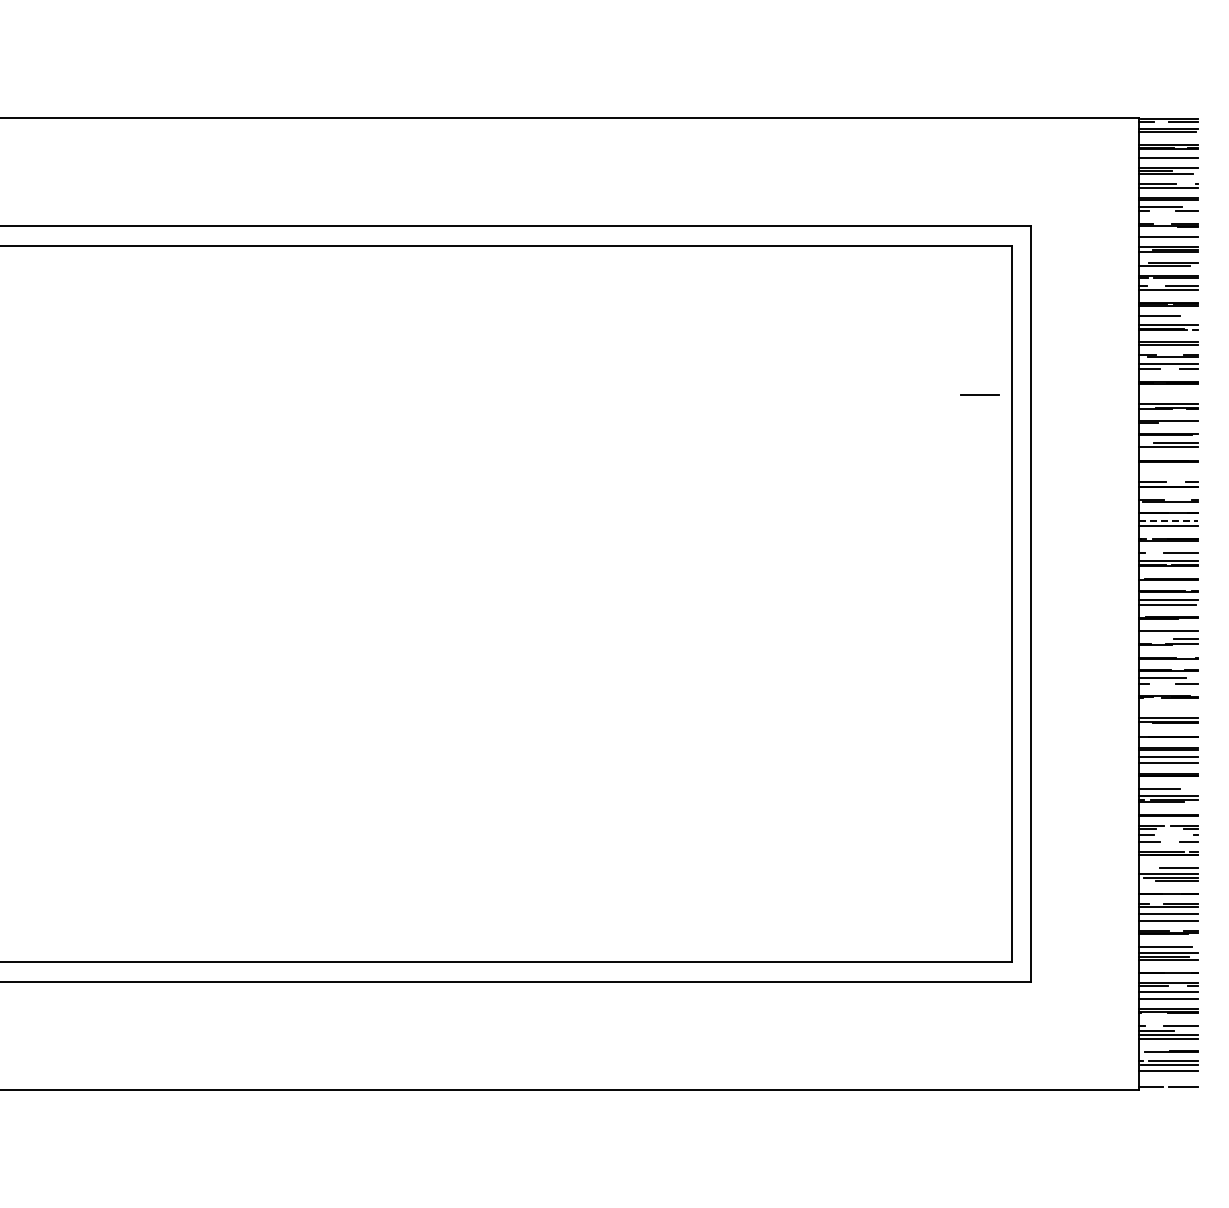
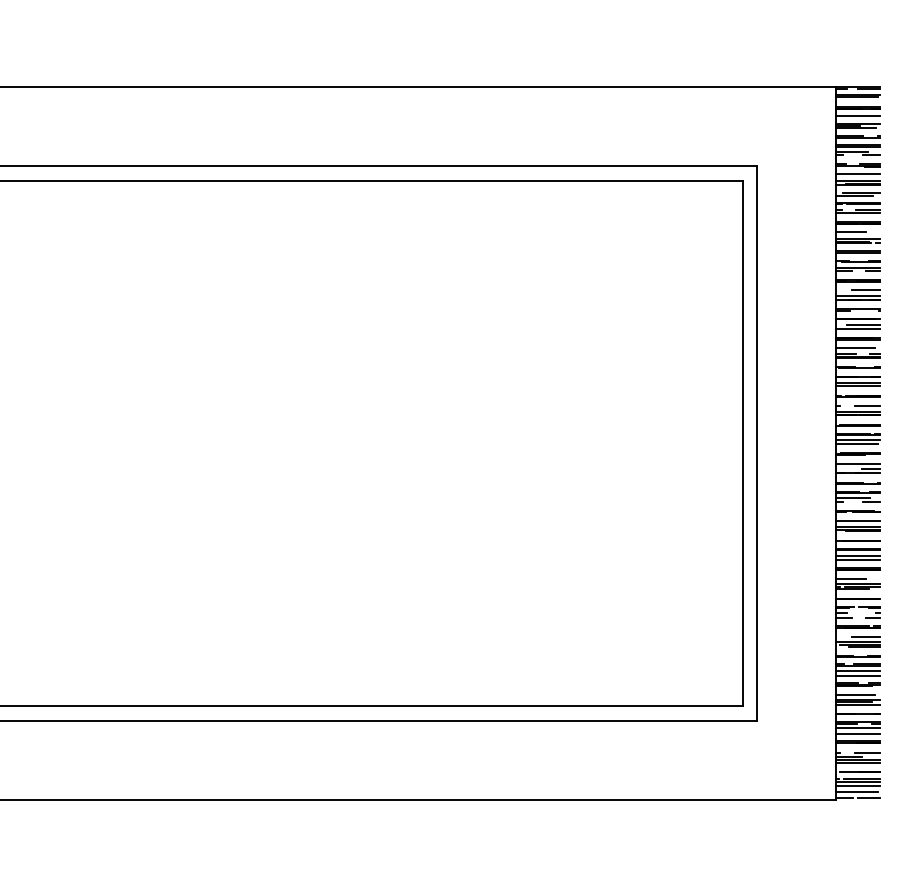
line: (979, 394) -> (865, 289), moved
line: (1165, 473) -> (855, 347), added
line: (1169, 521) -> (858, 382), dashed -> solid
line: (1168, 710) -> (857, 521), added
line: (1167, 1078) -> (856, 791), added

